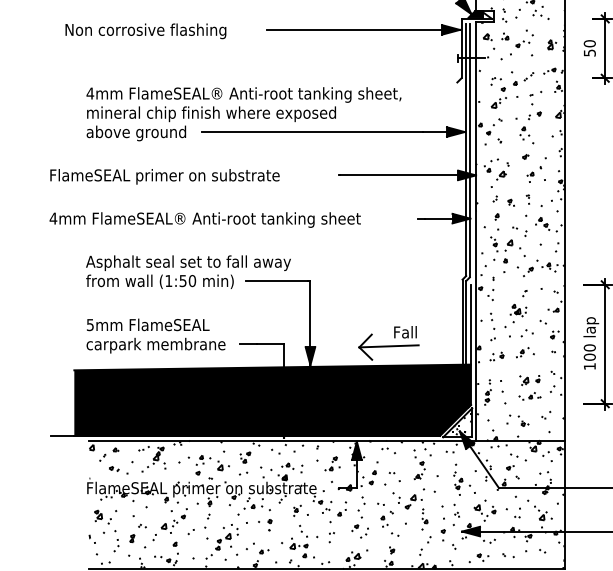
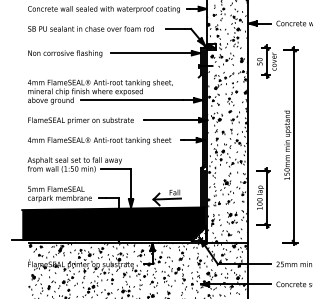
text: (146, 30) -> (65, 53), moved
text: (163, 175) -> (80, 120), moved
text: (204, 219) -> (99, 140), moved

